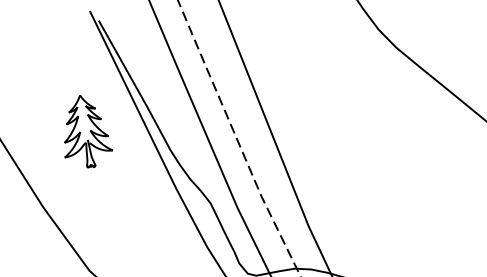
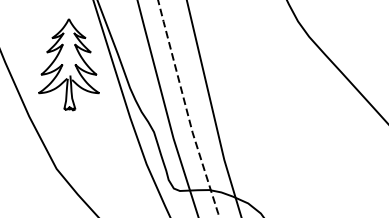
part: (84, 131) -> (68, 64), size x1.67

